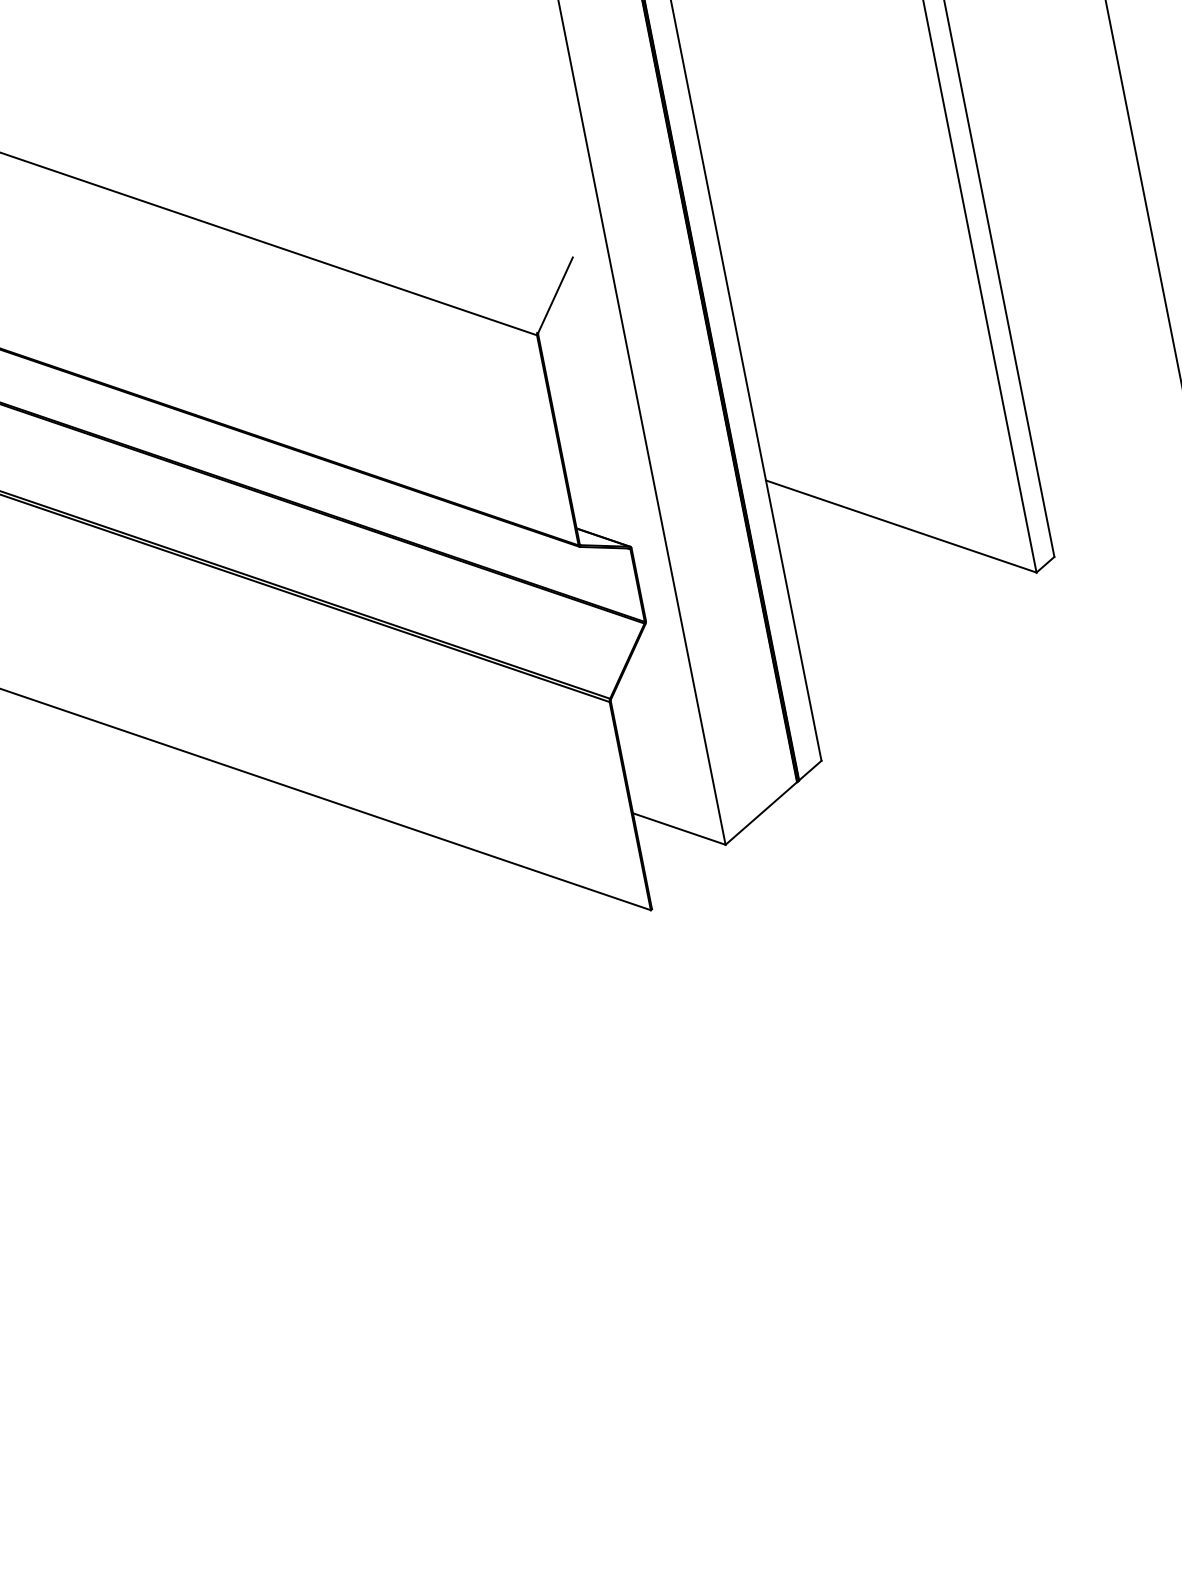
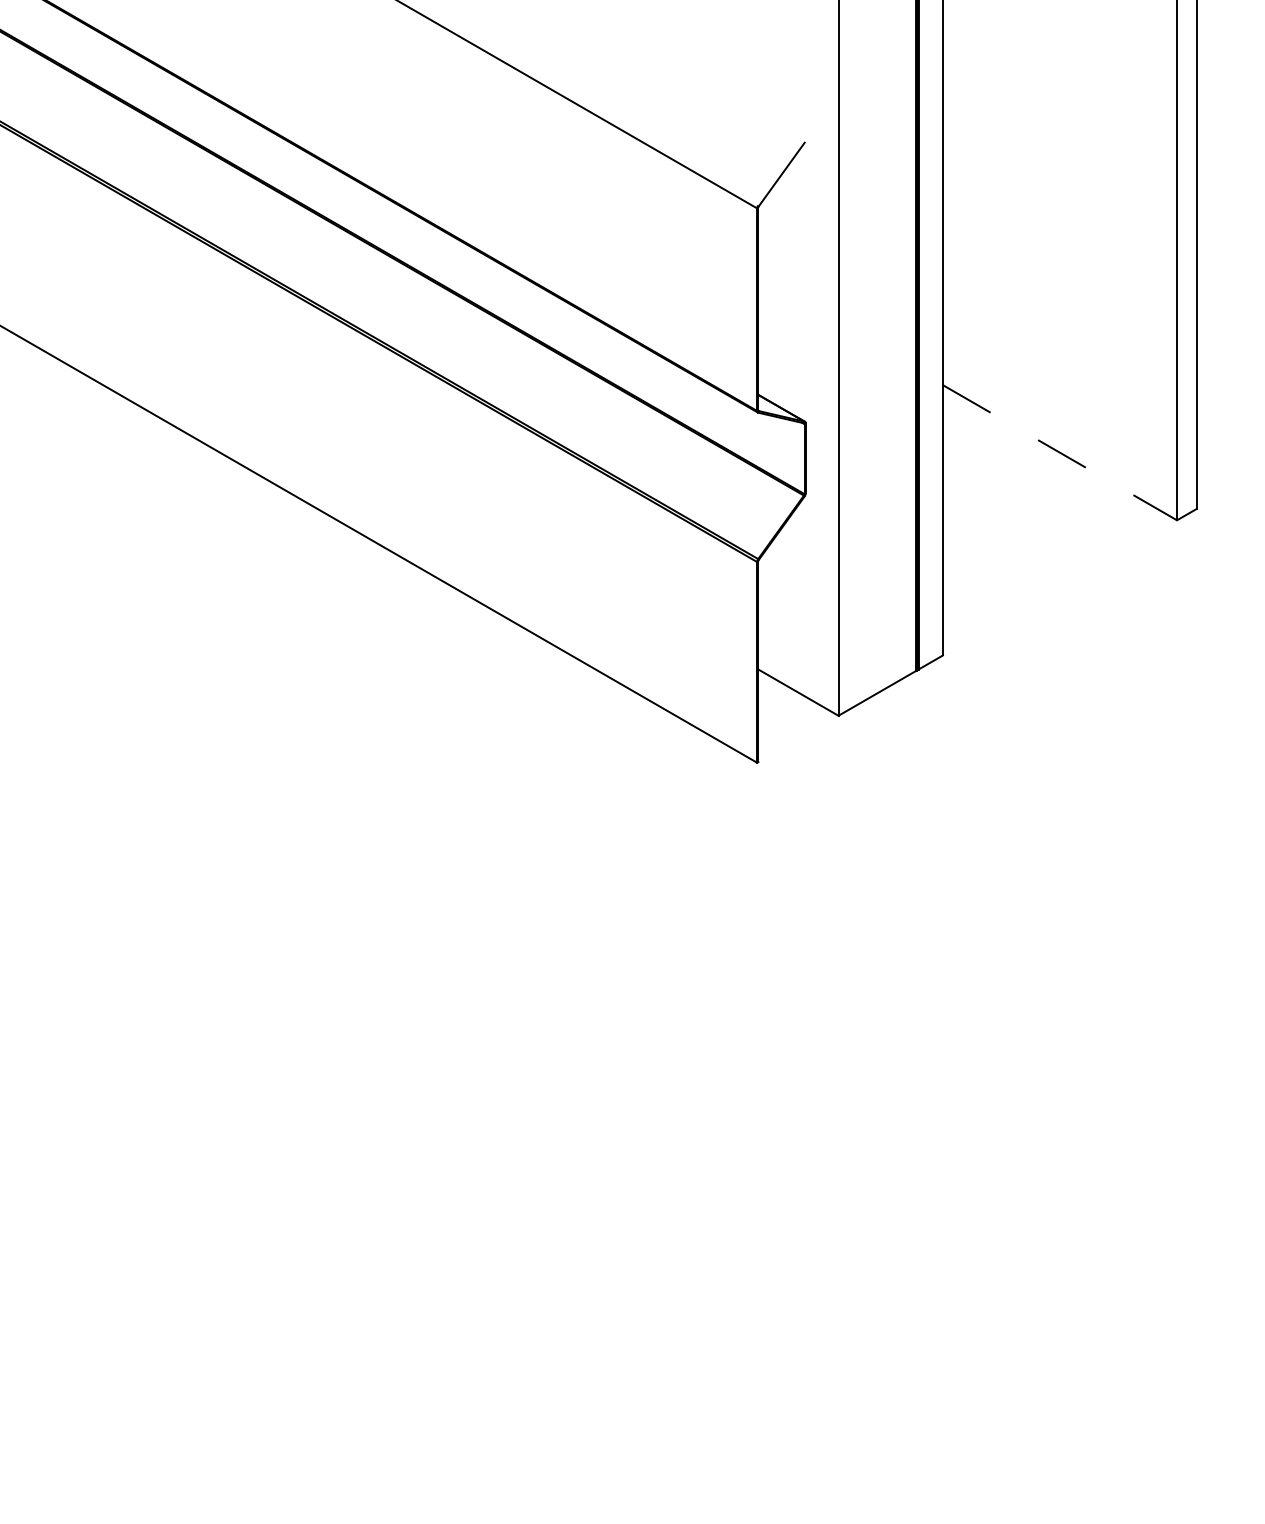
line: (901, 526) -> (1060, 452), solid -> dashed

